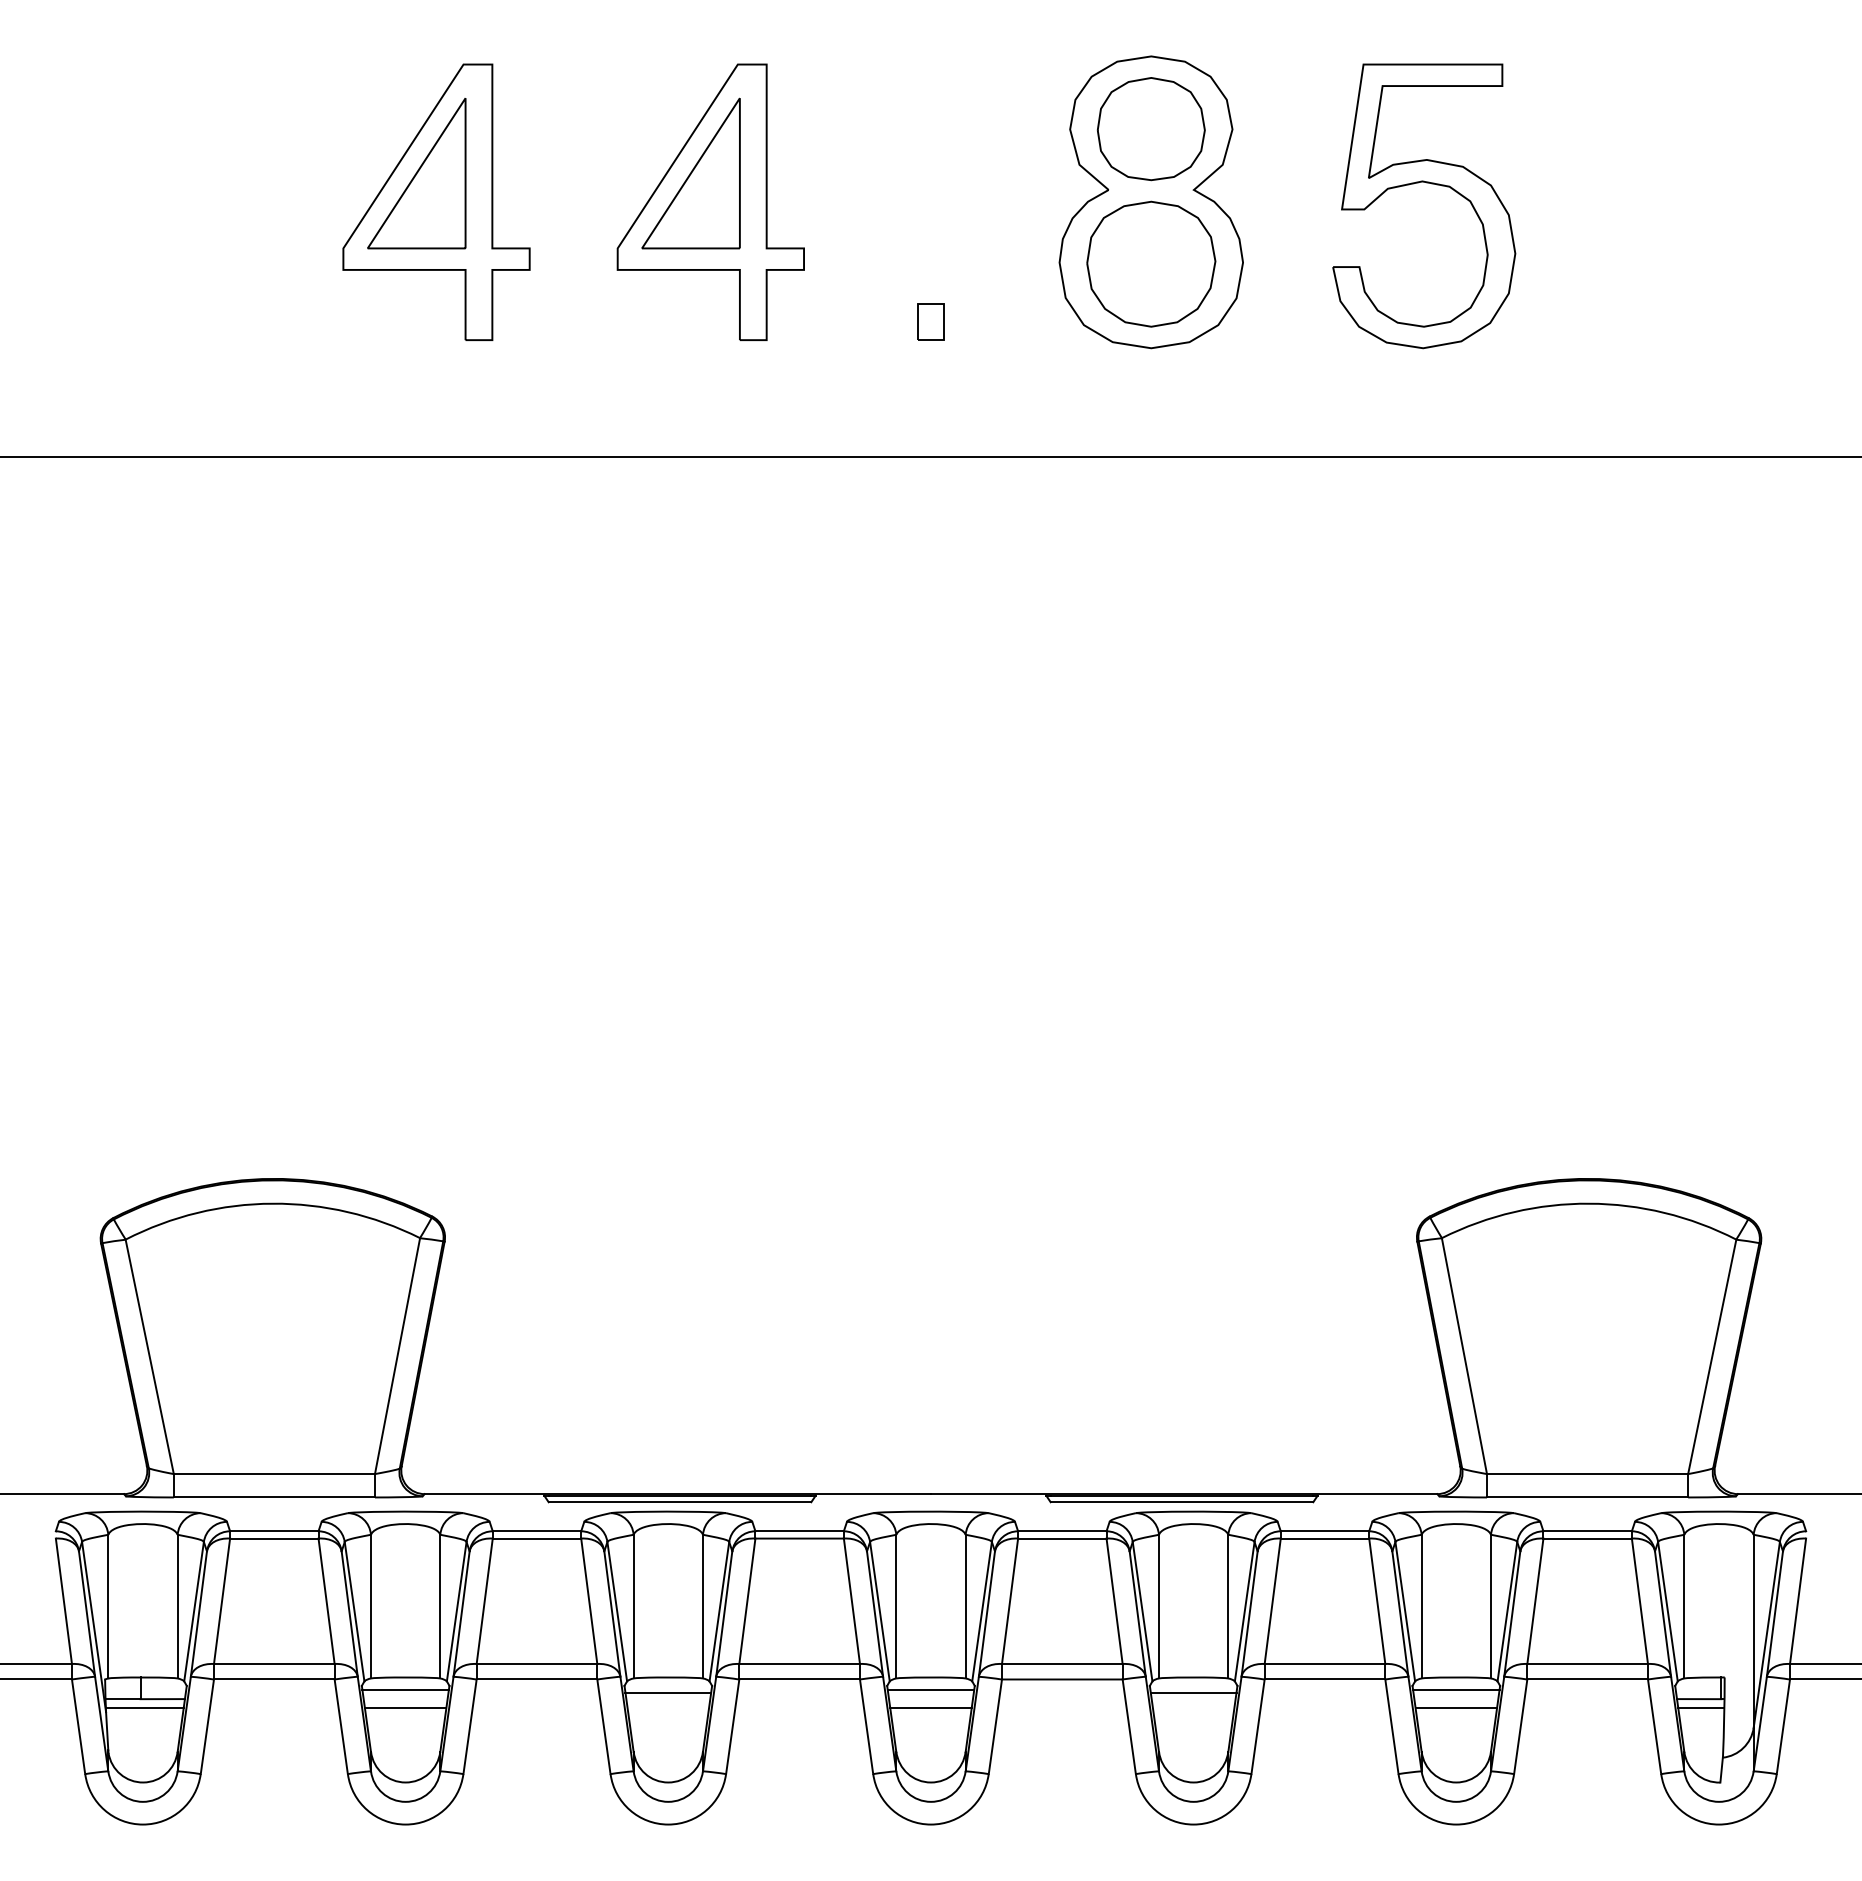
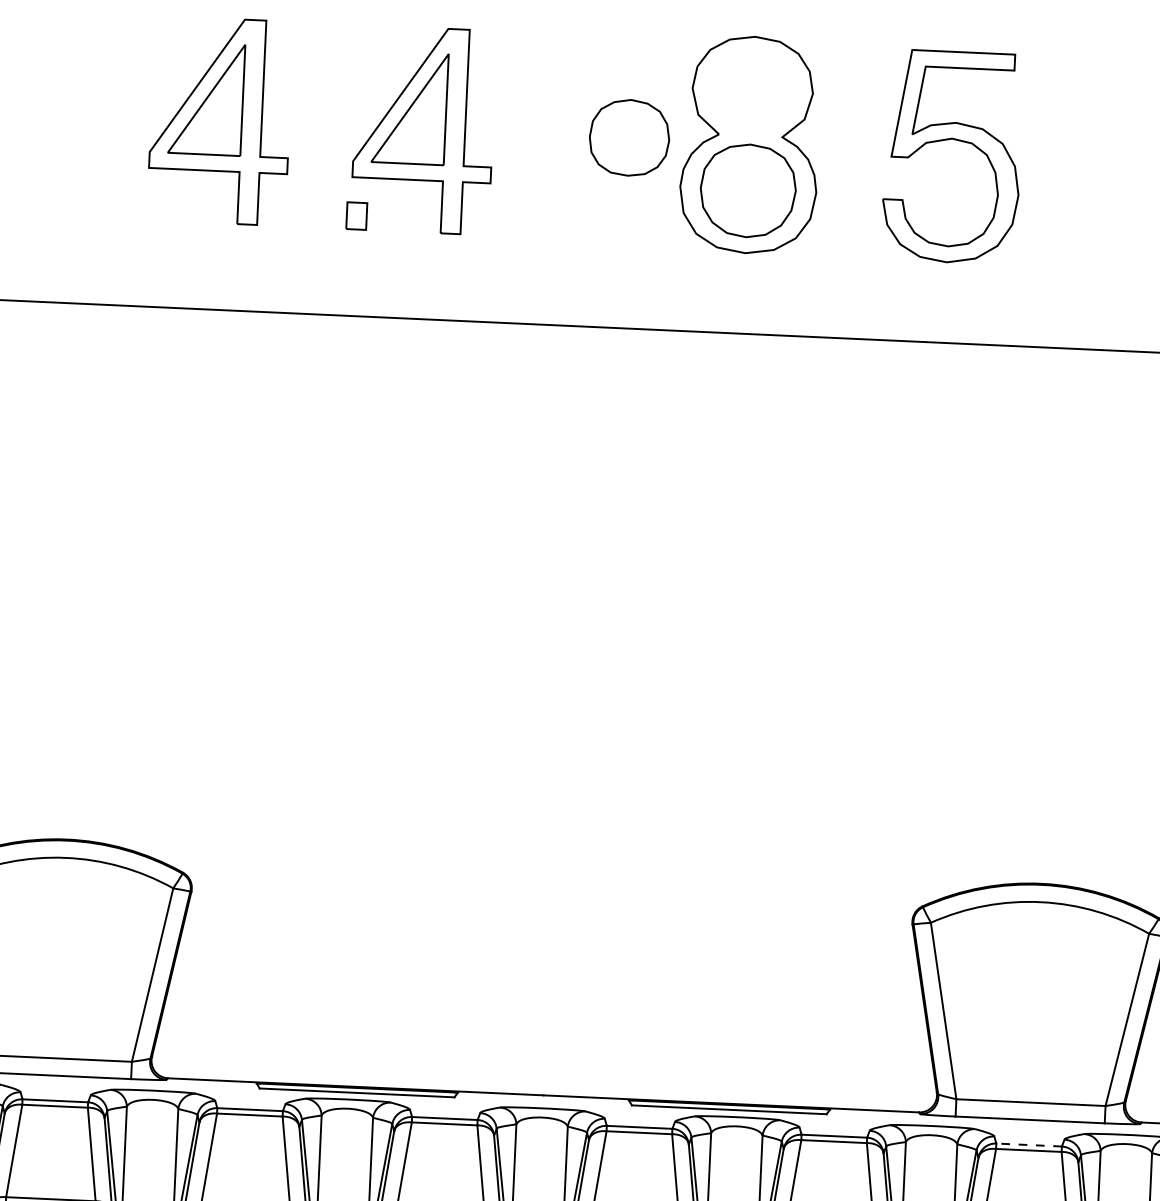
part: (1151, 129) -> (629, 138), moved
part: (930, 321) -> (356, 215), moved
line: (1587, 1531) -> (1028, 1145), solid -> dashed

